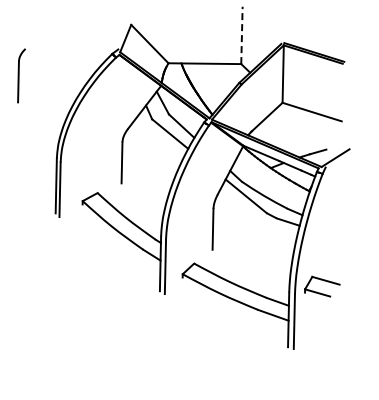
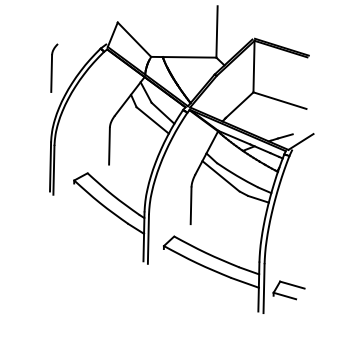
line: (241, 35) -> (216, 31), dashed -> solid
part: (21, 75) -> (54, 67), moved
part: (322, 286) -> (289, 290), moved

